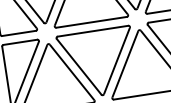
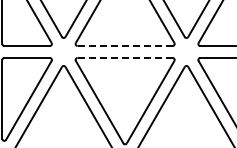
line: (92, 22) -> (125, 46), solid -> dashed
line: (93, 30) -> (125, 57), solid -> dashed

